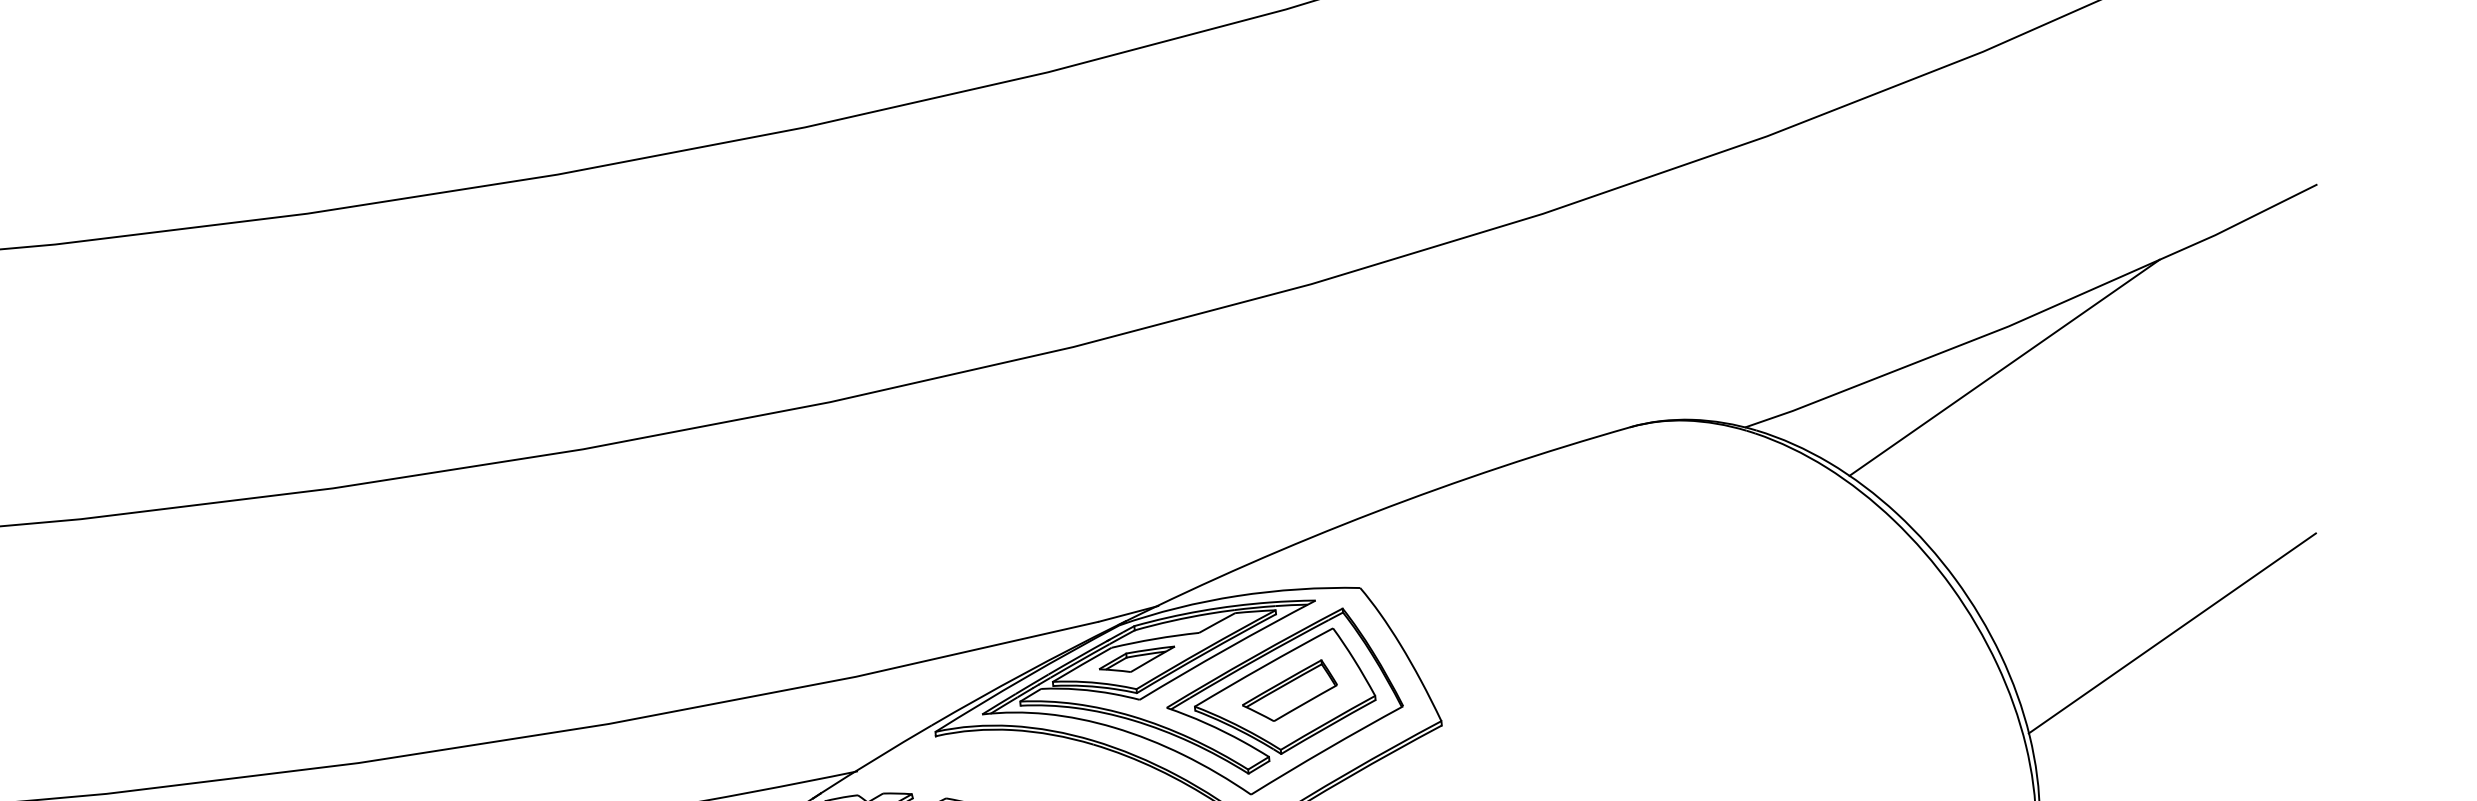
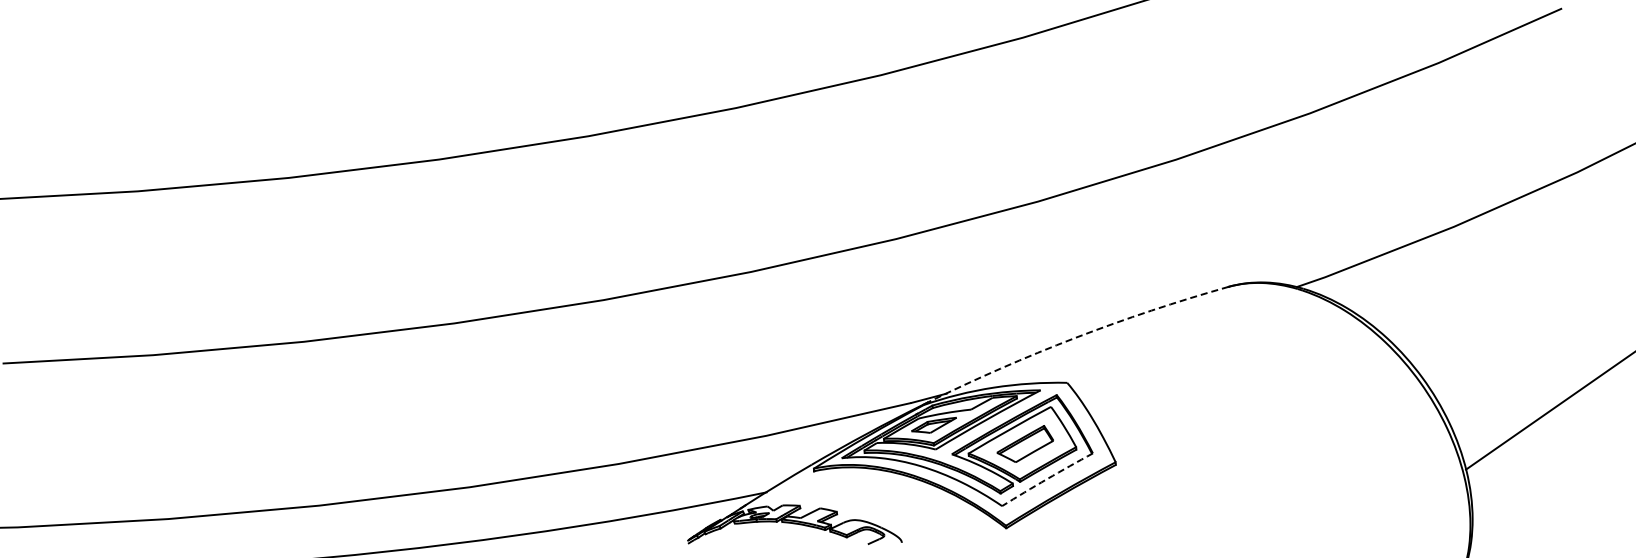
line: (2004, 367) -> (1451, 251), removed
arc: (1374, 511) -> (1075, 337), solid -> dashed
arc: (1327, 750) -> (1047, 479), solid -> dashed

